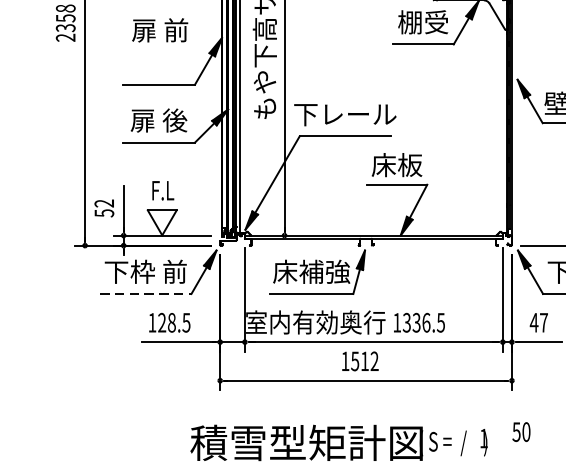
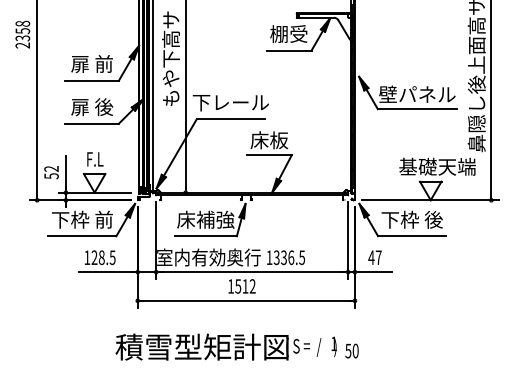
text: (159, 29) -> (91, 63), moved
line: (145, 294) -> (82, 236), dashed -> solid
text: (520, 431) -> (351, 350), moved

